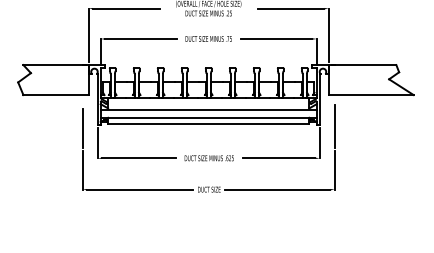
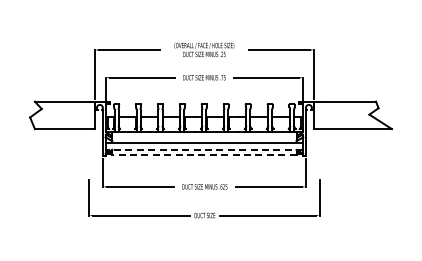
line: (208, 117) -> (204, 149), solid -> dashed
line: (207, 123) -> (203, 155), solid -> dashed
line: (334, 126) -> (319, 157), removed
line: (83, 128) -> (89, 159), removed

